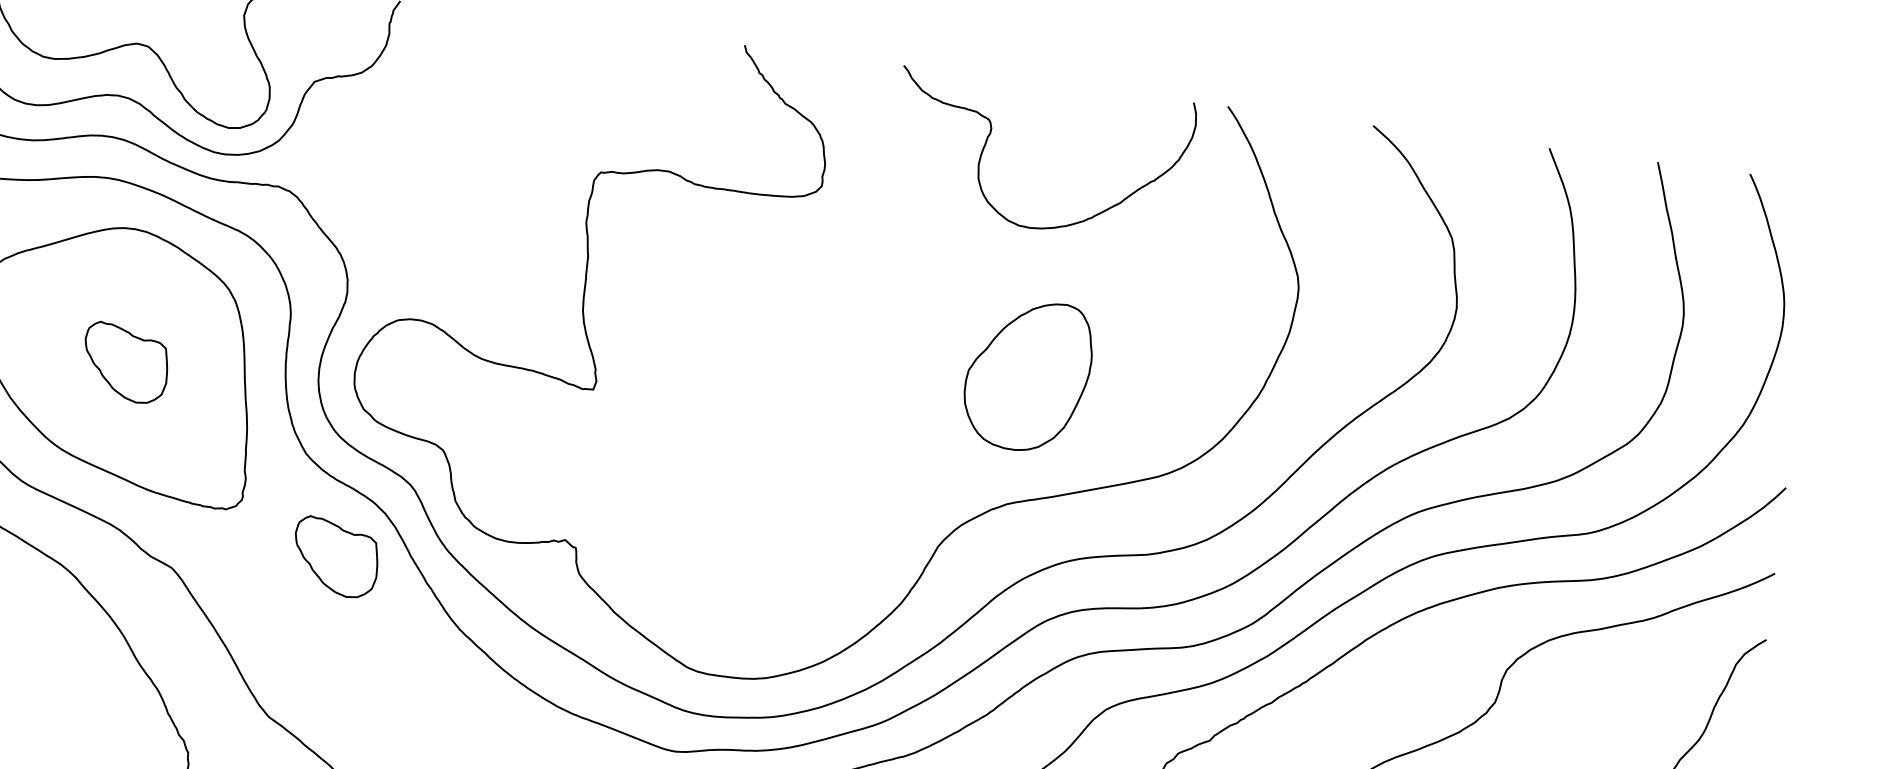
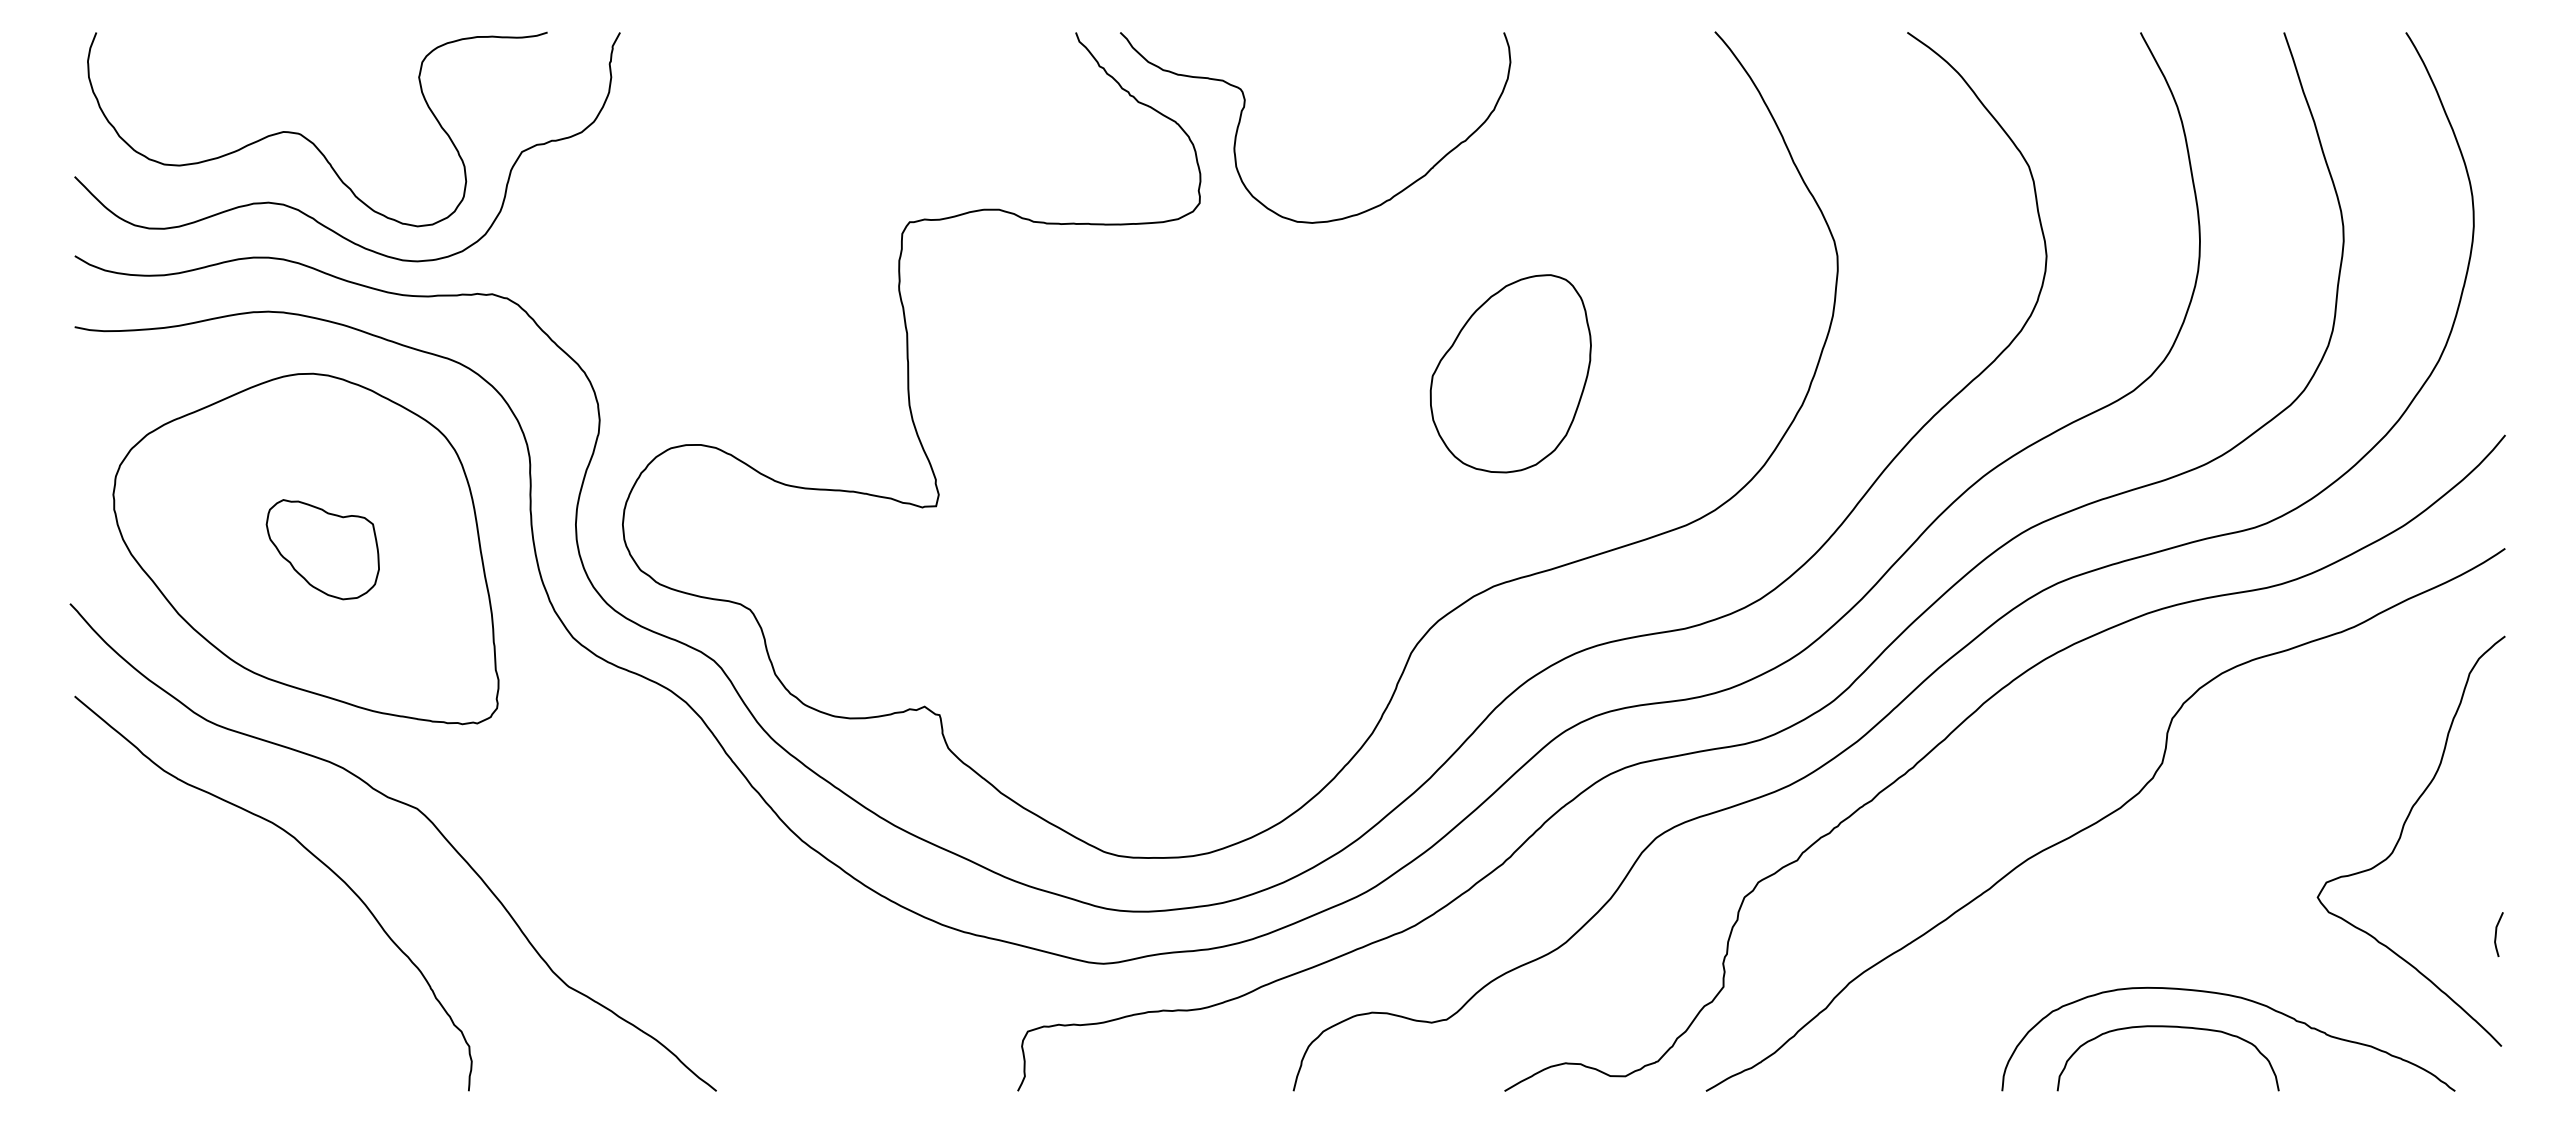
curve: (991, 132) -> (1245, 105), moved
part: (1027, 375) -> (1510, 373), moved
part: (335, 557) -> (628, 767), removed

